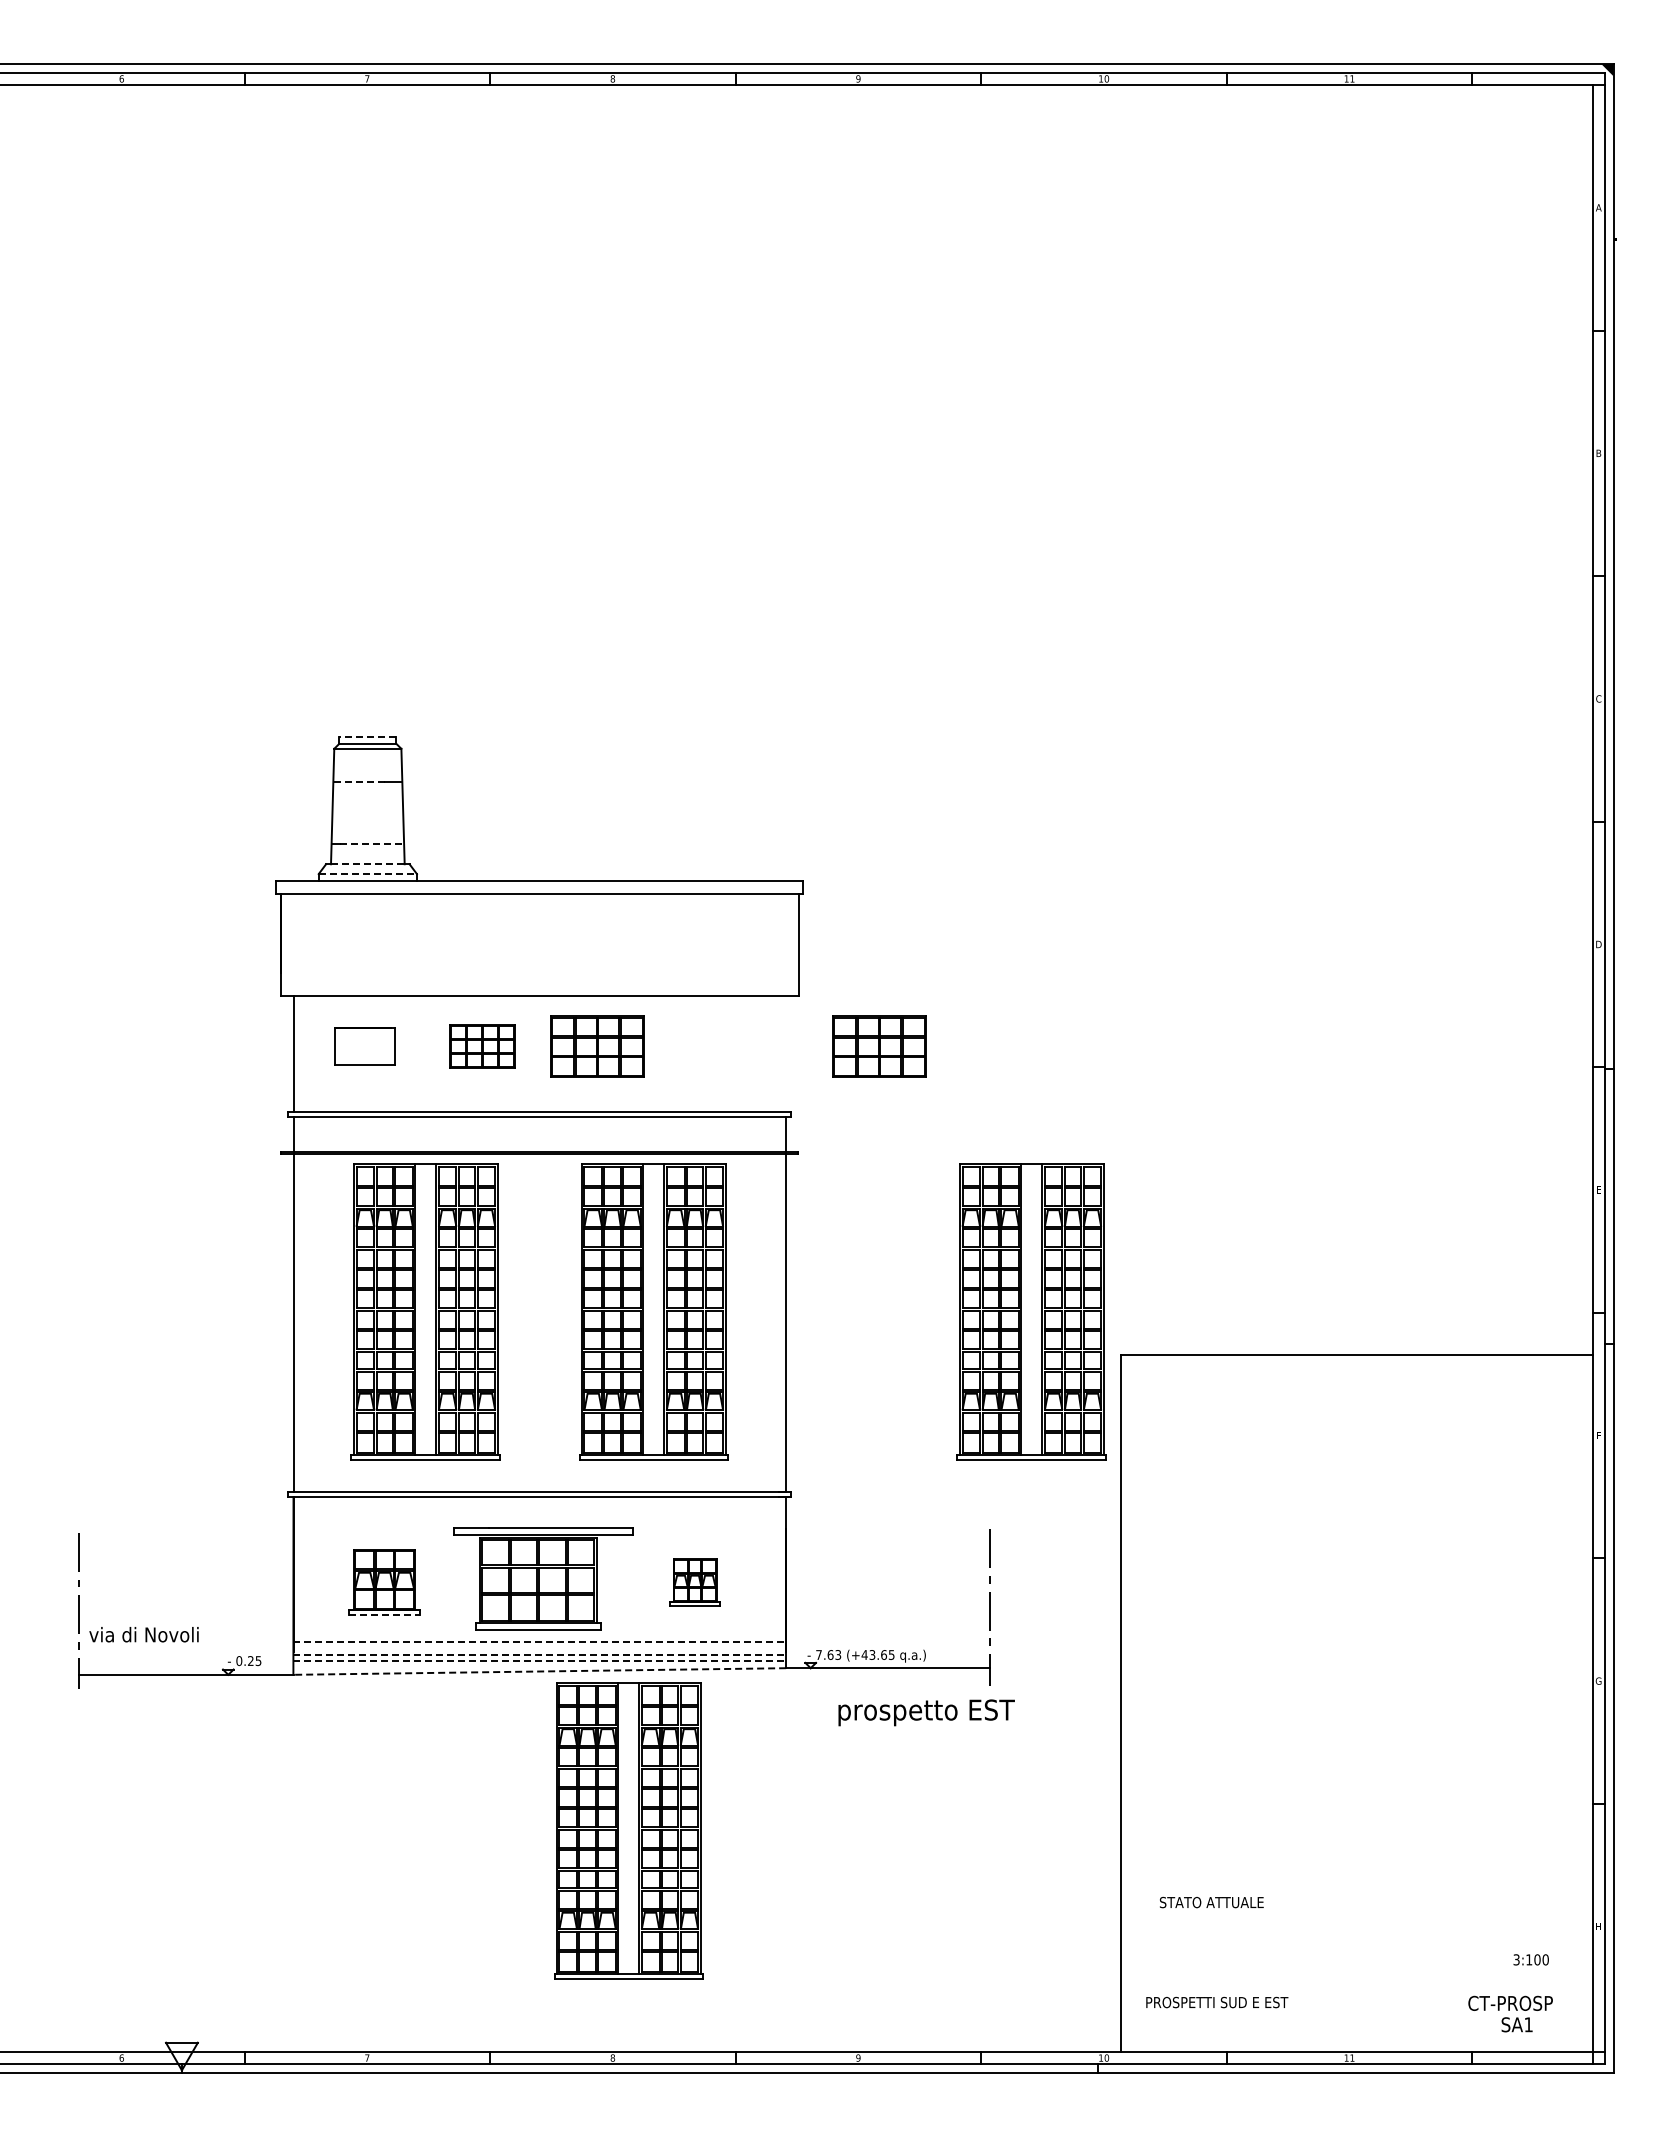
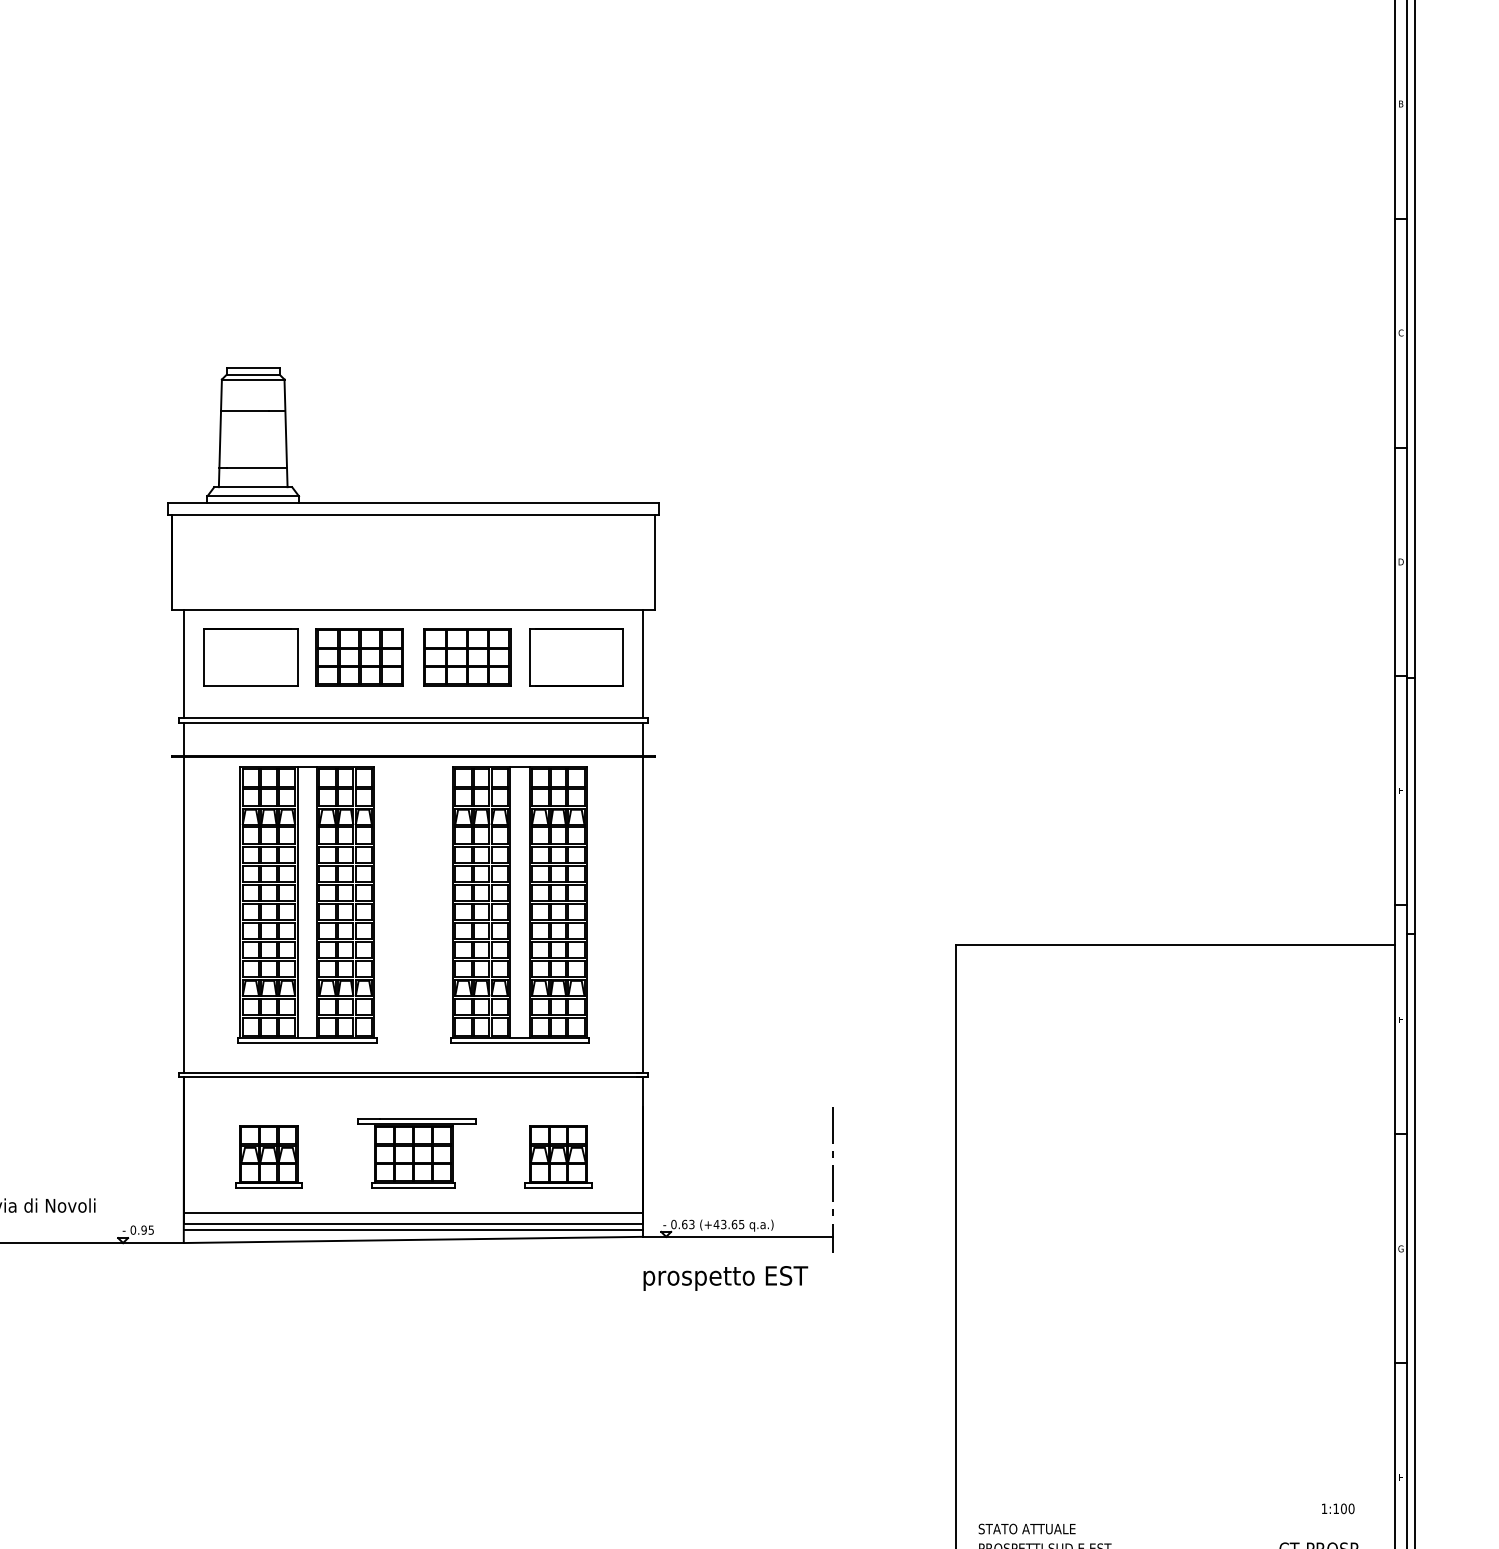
line: (367, 736) -> (252, 368), dashed -> solid
line: (359, 782) -> (245, 410), dashed -> solid
line: (372, 843) -> (257, 467), dashed -> solid
line: (367, 864) -> (252, 487), dashed -> solid
line: (368, 874) -> (253, 496), dashed -> solid
part: (364, 1046) -> (250, 657), size x1.67
part: (482, 1046) -> (360, 657), size x1.43
part: (713, 1046) -> (575, 657), added
part: (879, 1046) -> (730, 657), removed
line: (786, 1053) -> (643, 663), added
part: (1031, 1311) -> (872, 904), removed
part: (543, 1578) -> (417, 1153), size x0.71
part: (694, 1582) -> (557, 1156), size x1.43
line: (384, 1615) -> (268, 1187), dashed -> solid
line: (540, 1642) -> (414, 1212), dashed -> solid
line: (540, 1654) -> (414, 1224), dashed -> solid
text: (818, 1654) -> (673, 1224), 7.63 -> 0.63
line: (540, 1660) -> (414, 1229), dashed -> solid
text: (250, 1661) -> (143, 1230), 0.25 -> 0.95
line: (539, 1671) -> (413, 1239), dashed -> solid
text: (926, 1712) -> (725, 1278), moved
part: (628, 1830) -> (496, 1388), removed
text: (1211, 1902) -> (1026, 1529), moved
text: (1516, 1959) -> (1324, 1508), 3:100 -> 1:100

